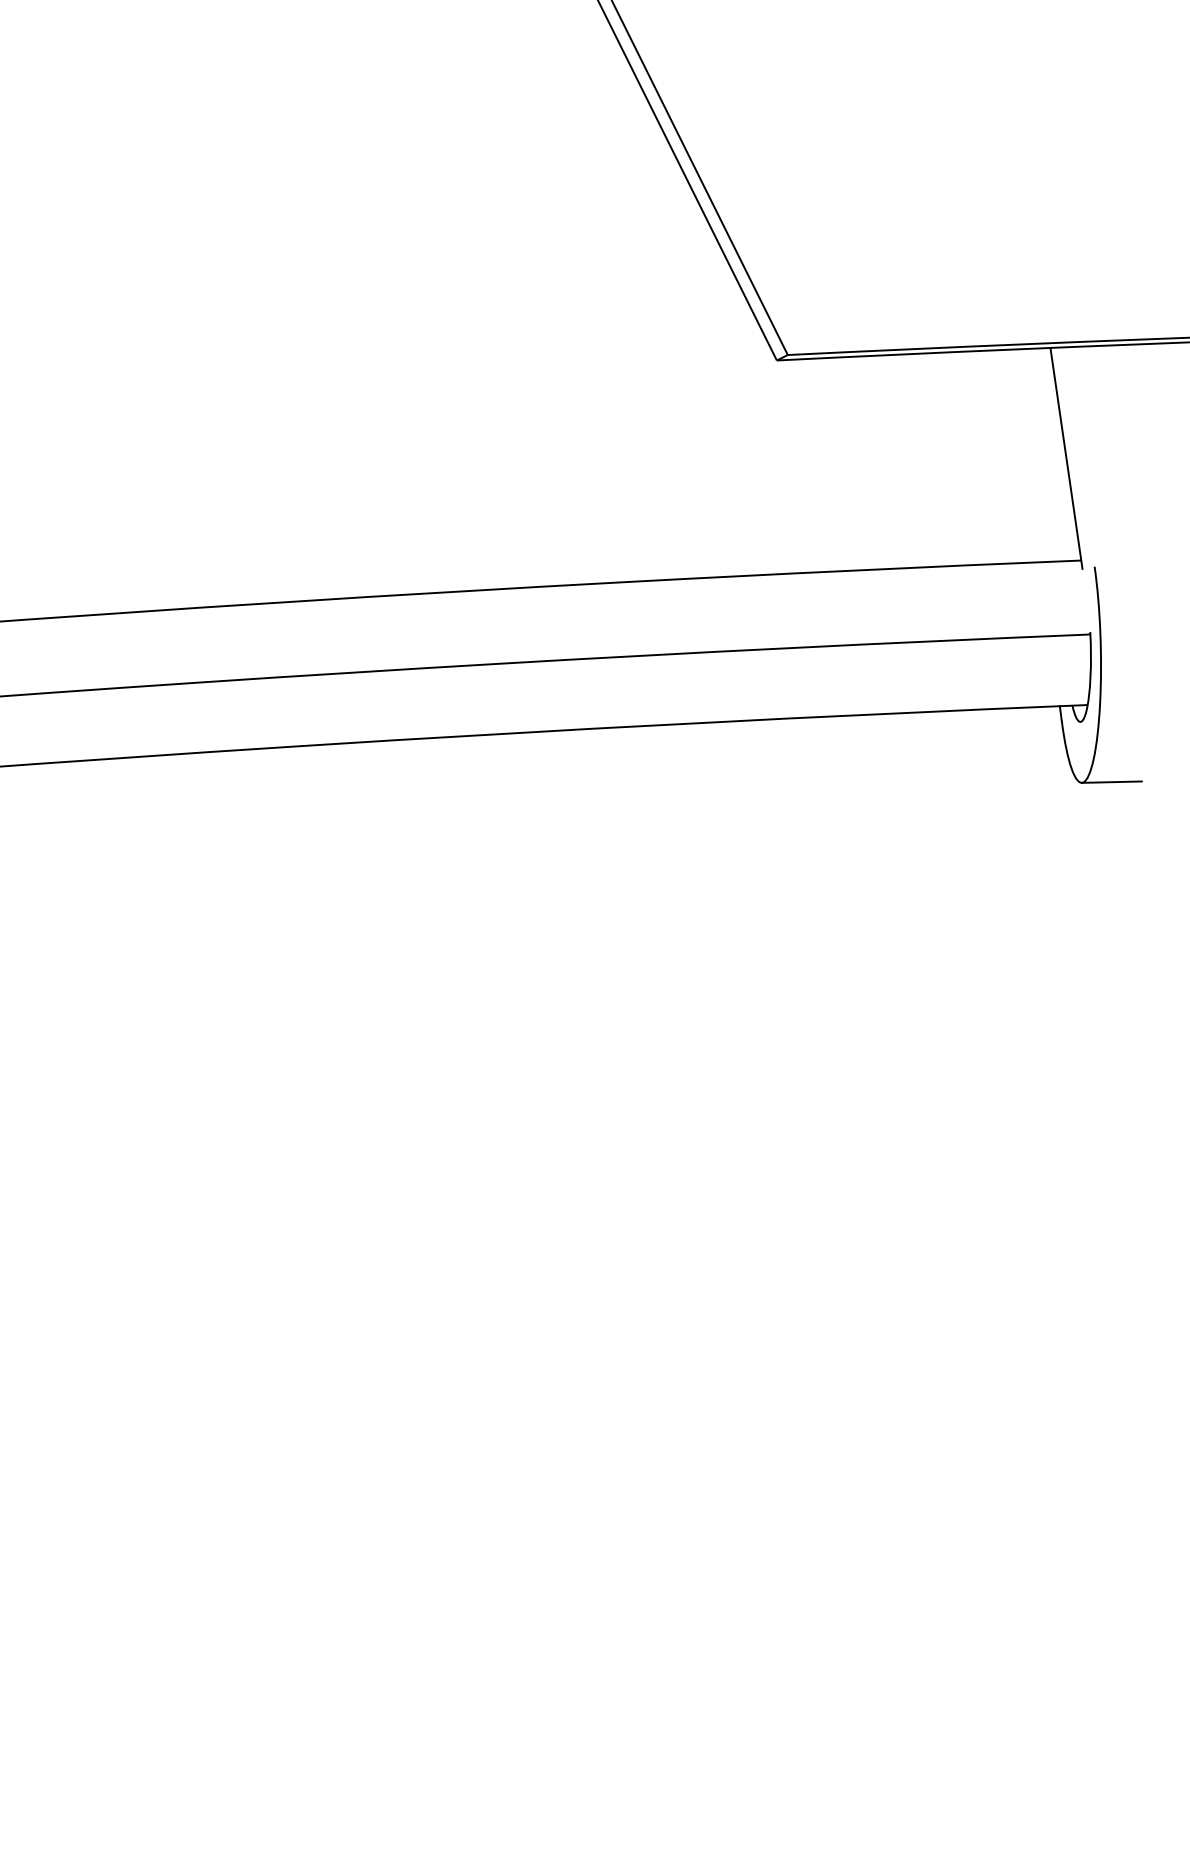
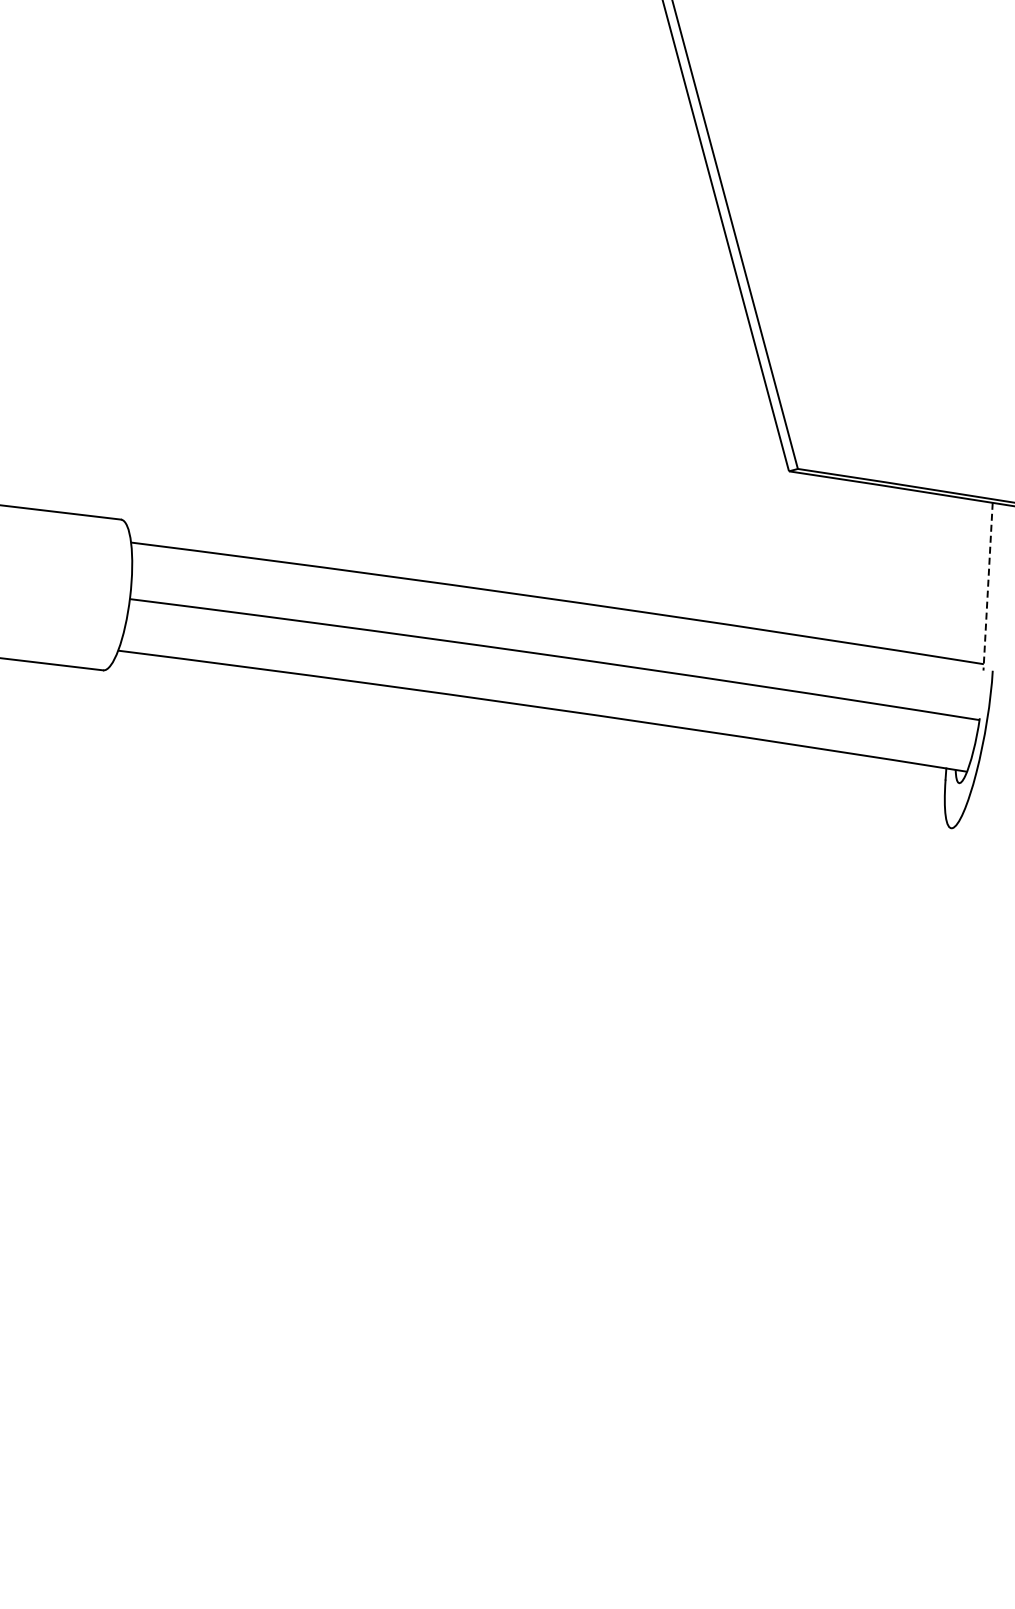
line: (1067, 459) -> (988, 587), solid -> dashed
line: (1112, 782) -> (973, 832), removed

